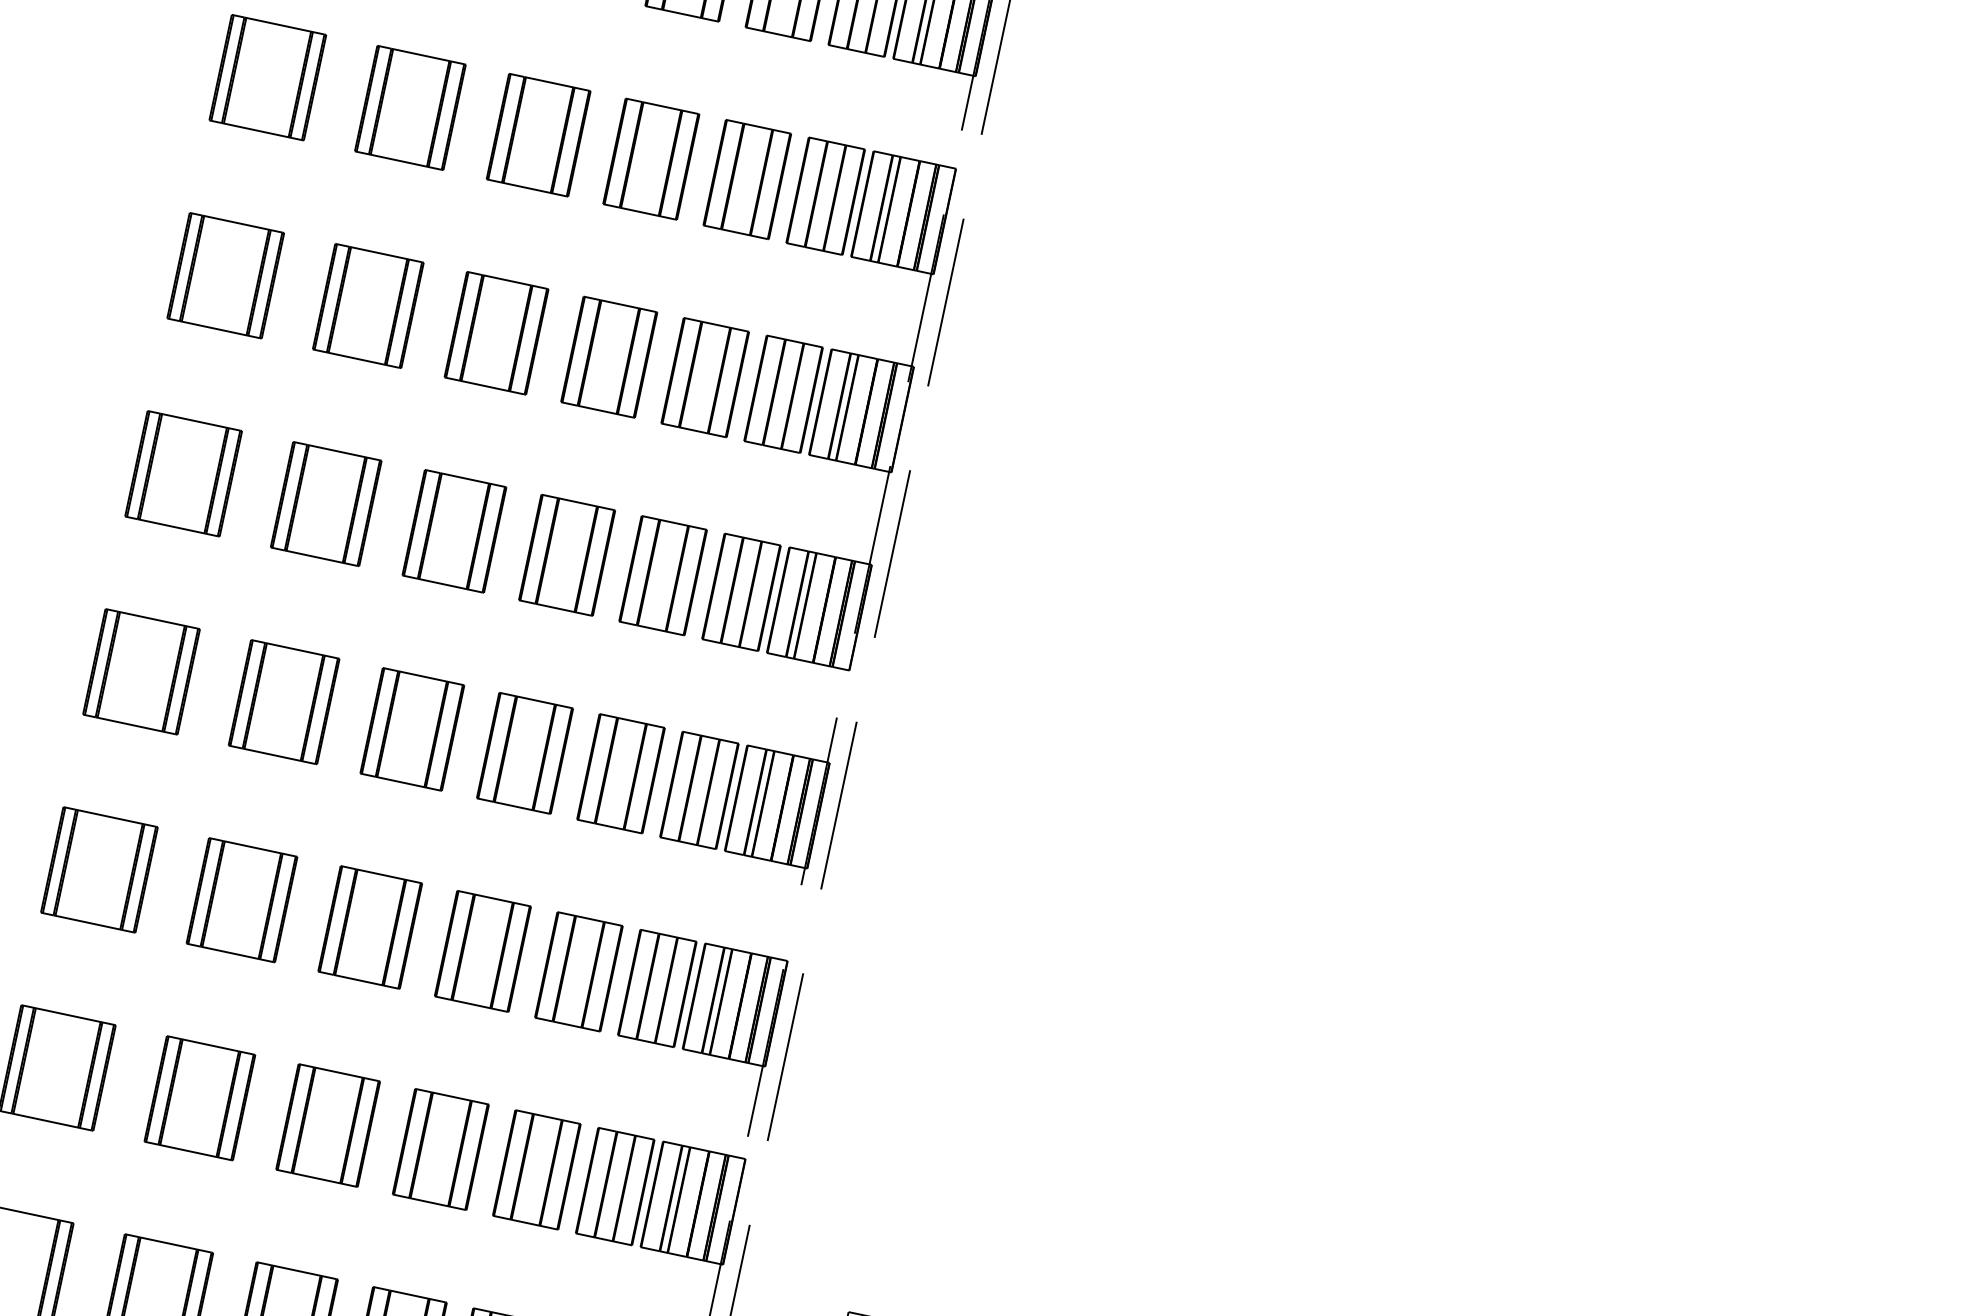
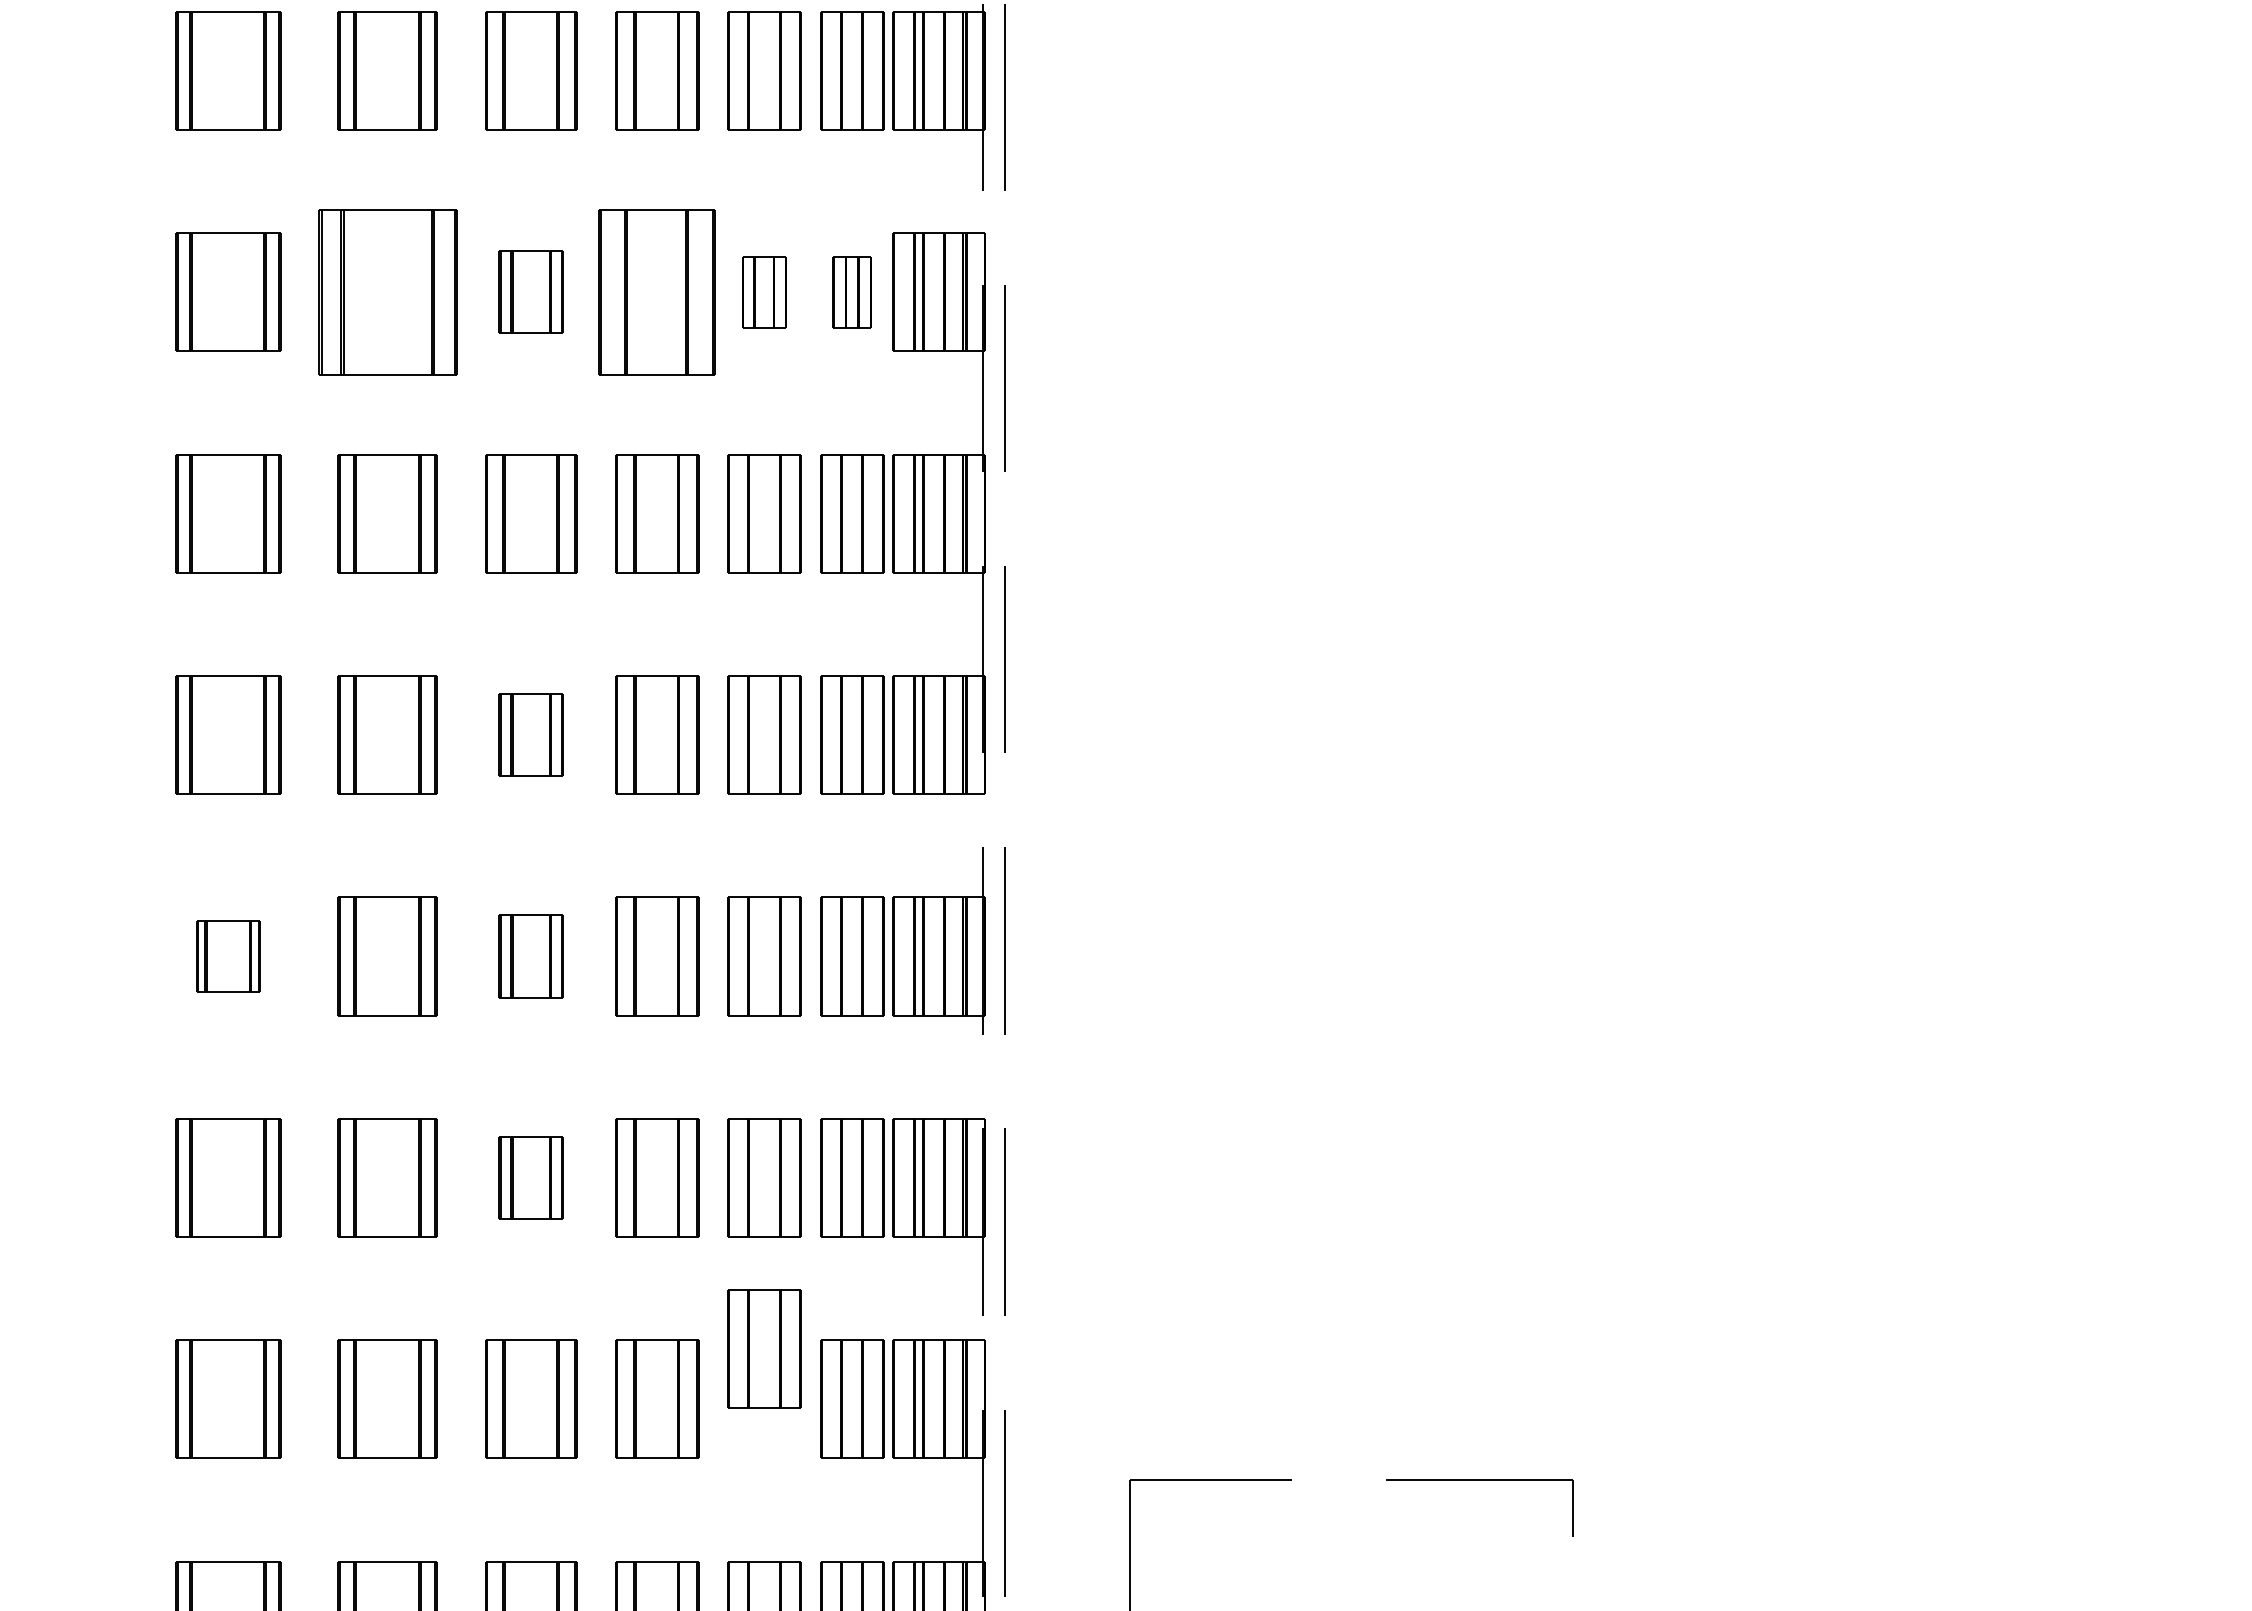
part: (410, 107) -> (387, 291), size x1.4
part: (539, 134) -> (531, 291), size x0.7
part: (651, 158) -> (657, 291), size x1.4
part: (747, 178) -> (764, 291), size x0.6
part: (826, 195) -> (852, 291), size x0.6
part: (454, 530) -> (531, 734), size x0.7
part: (141, 671) -> (228, 956), size x0.6
part: (412, 729) -> (531, 956), size x0.7
part: (370, 927) -> (531, 1177), size x0.7
part: (536, 1169) -> (764, 1348), moved

